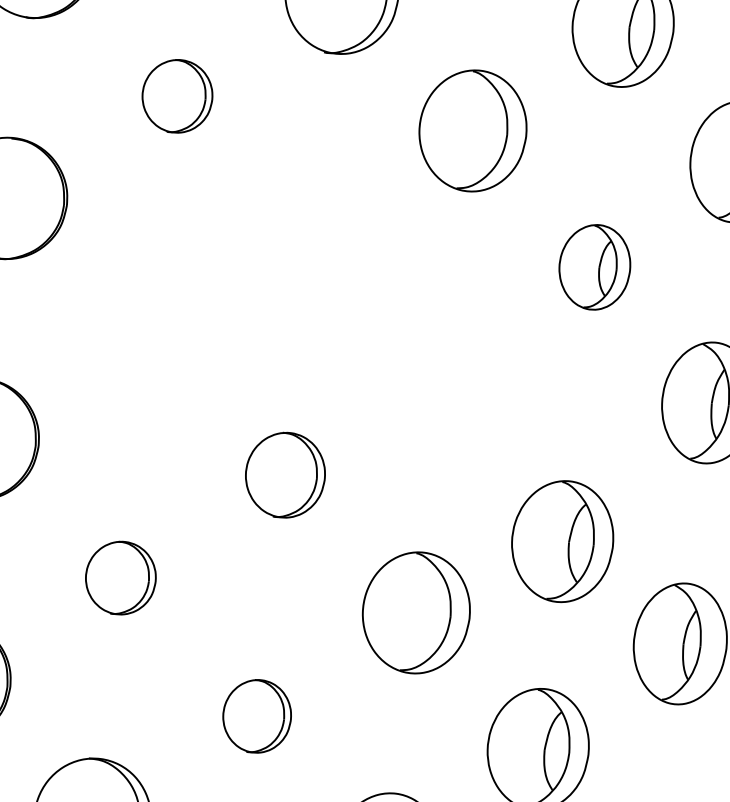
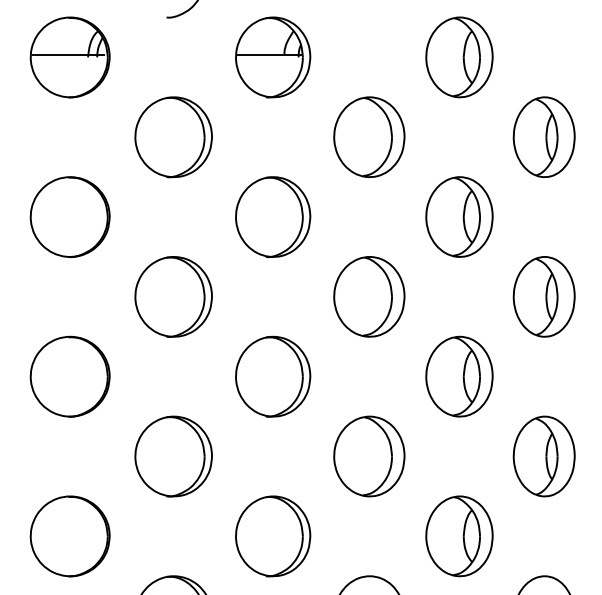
part: (177, 96) -> (173, 137), size x1.67
part: (314, 233) -> (273, 216), added
part: (594, 266) -> (459, 216), size x1.43
part: (149, 336) -> (173, 296), added
part: (444, 371) -> (369, 296), added
part: (285, 475) -> (273, 376), size x1.43
part: (562, 541) -> (459, 376), moved
part: (120, 578) -> (173, 456), size x1.67
part: (257, 716) -> (273, 536), size x1.67

